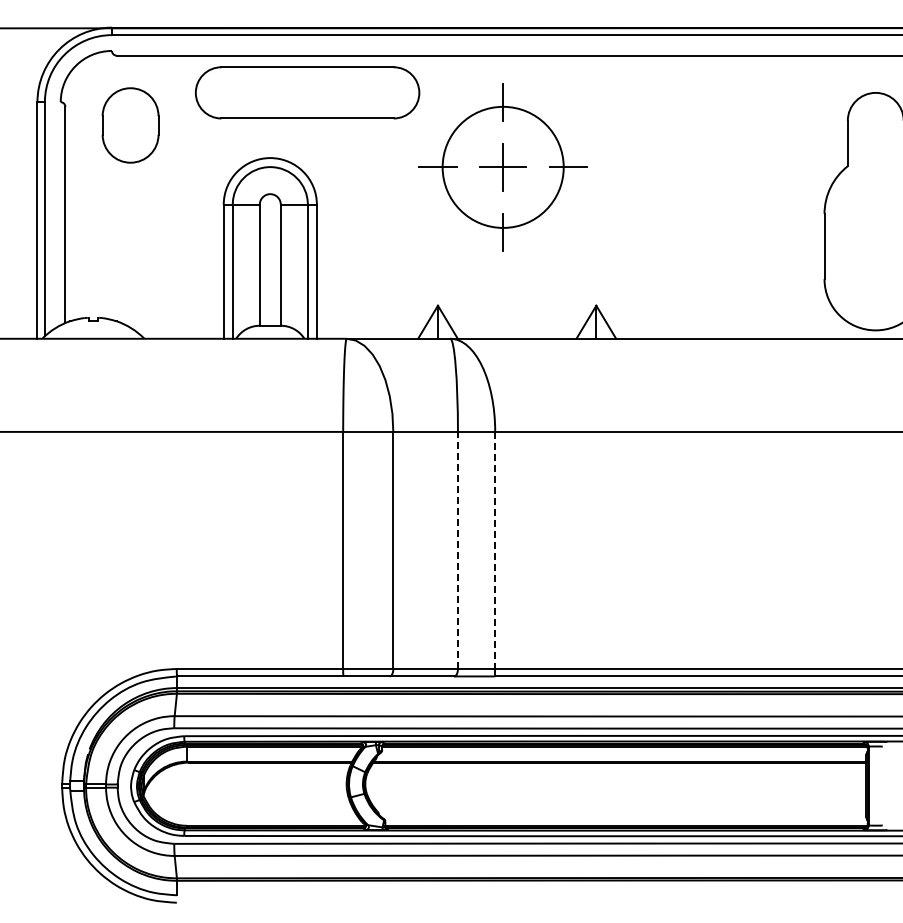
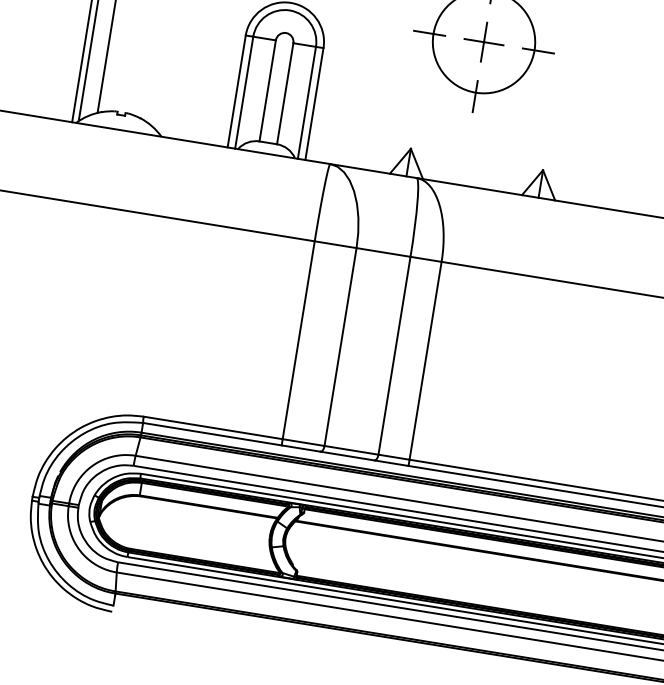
line: (457, 550) -> (394, 355), dashed -> solid
line: (495, 550) -> (425, 360), dashed -> solid

